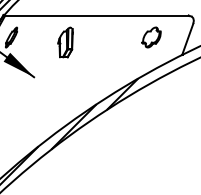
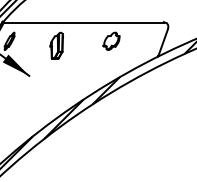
part: (151, 36) -> (111, 40), moved

